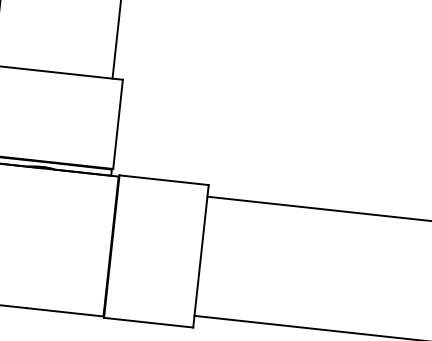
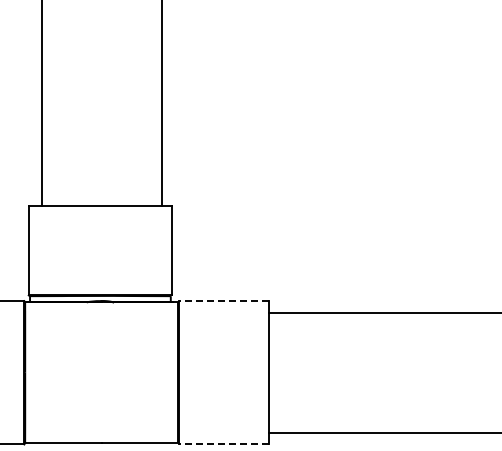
line: (163, 180) -> (223, 301), solid -> dashed
line: (148, 322) -> (223, 444), solid -> dashed

